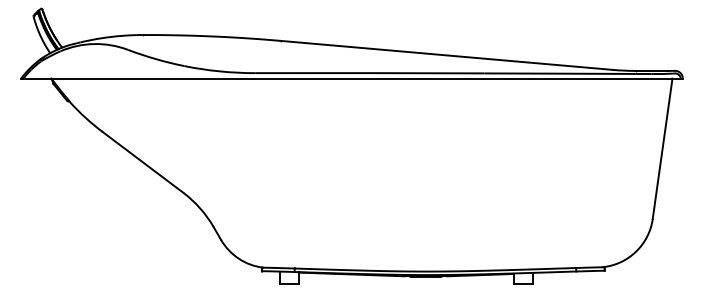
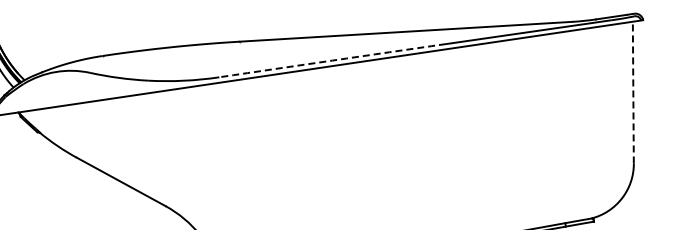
arc: (369, 73) -> (332, 60), solid -> dashed
line: (662, 148) -> (633, 92), solid -> dashed

